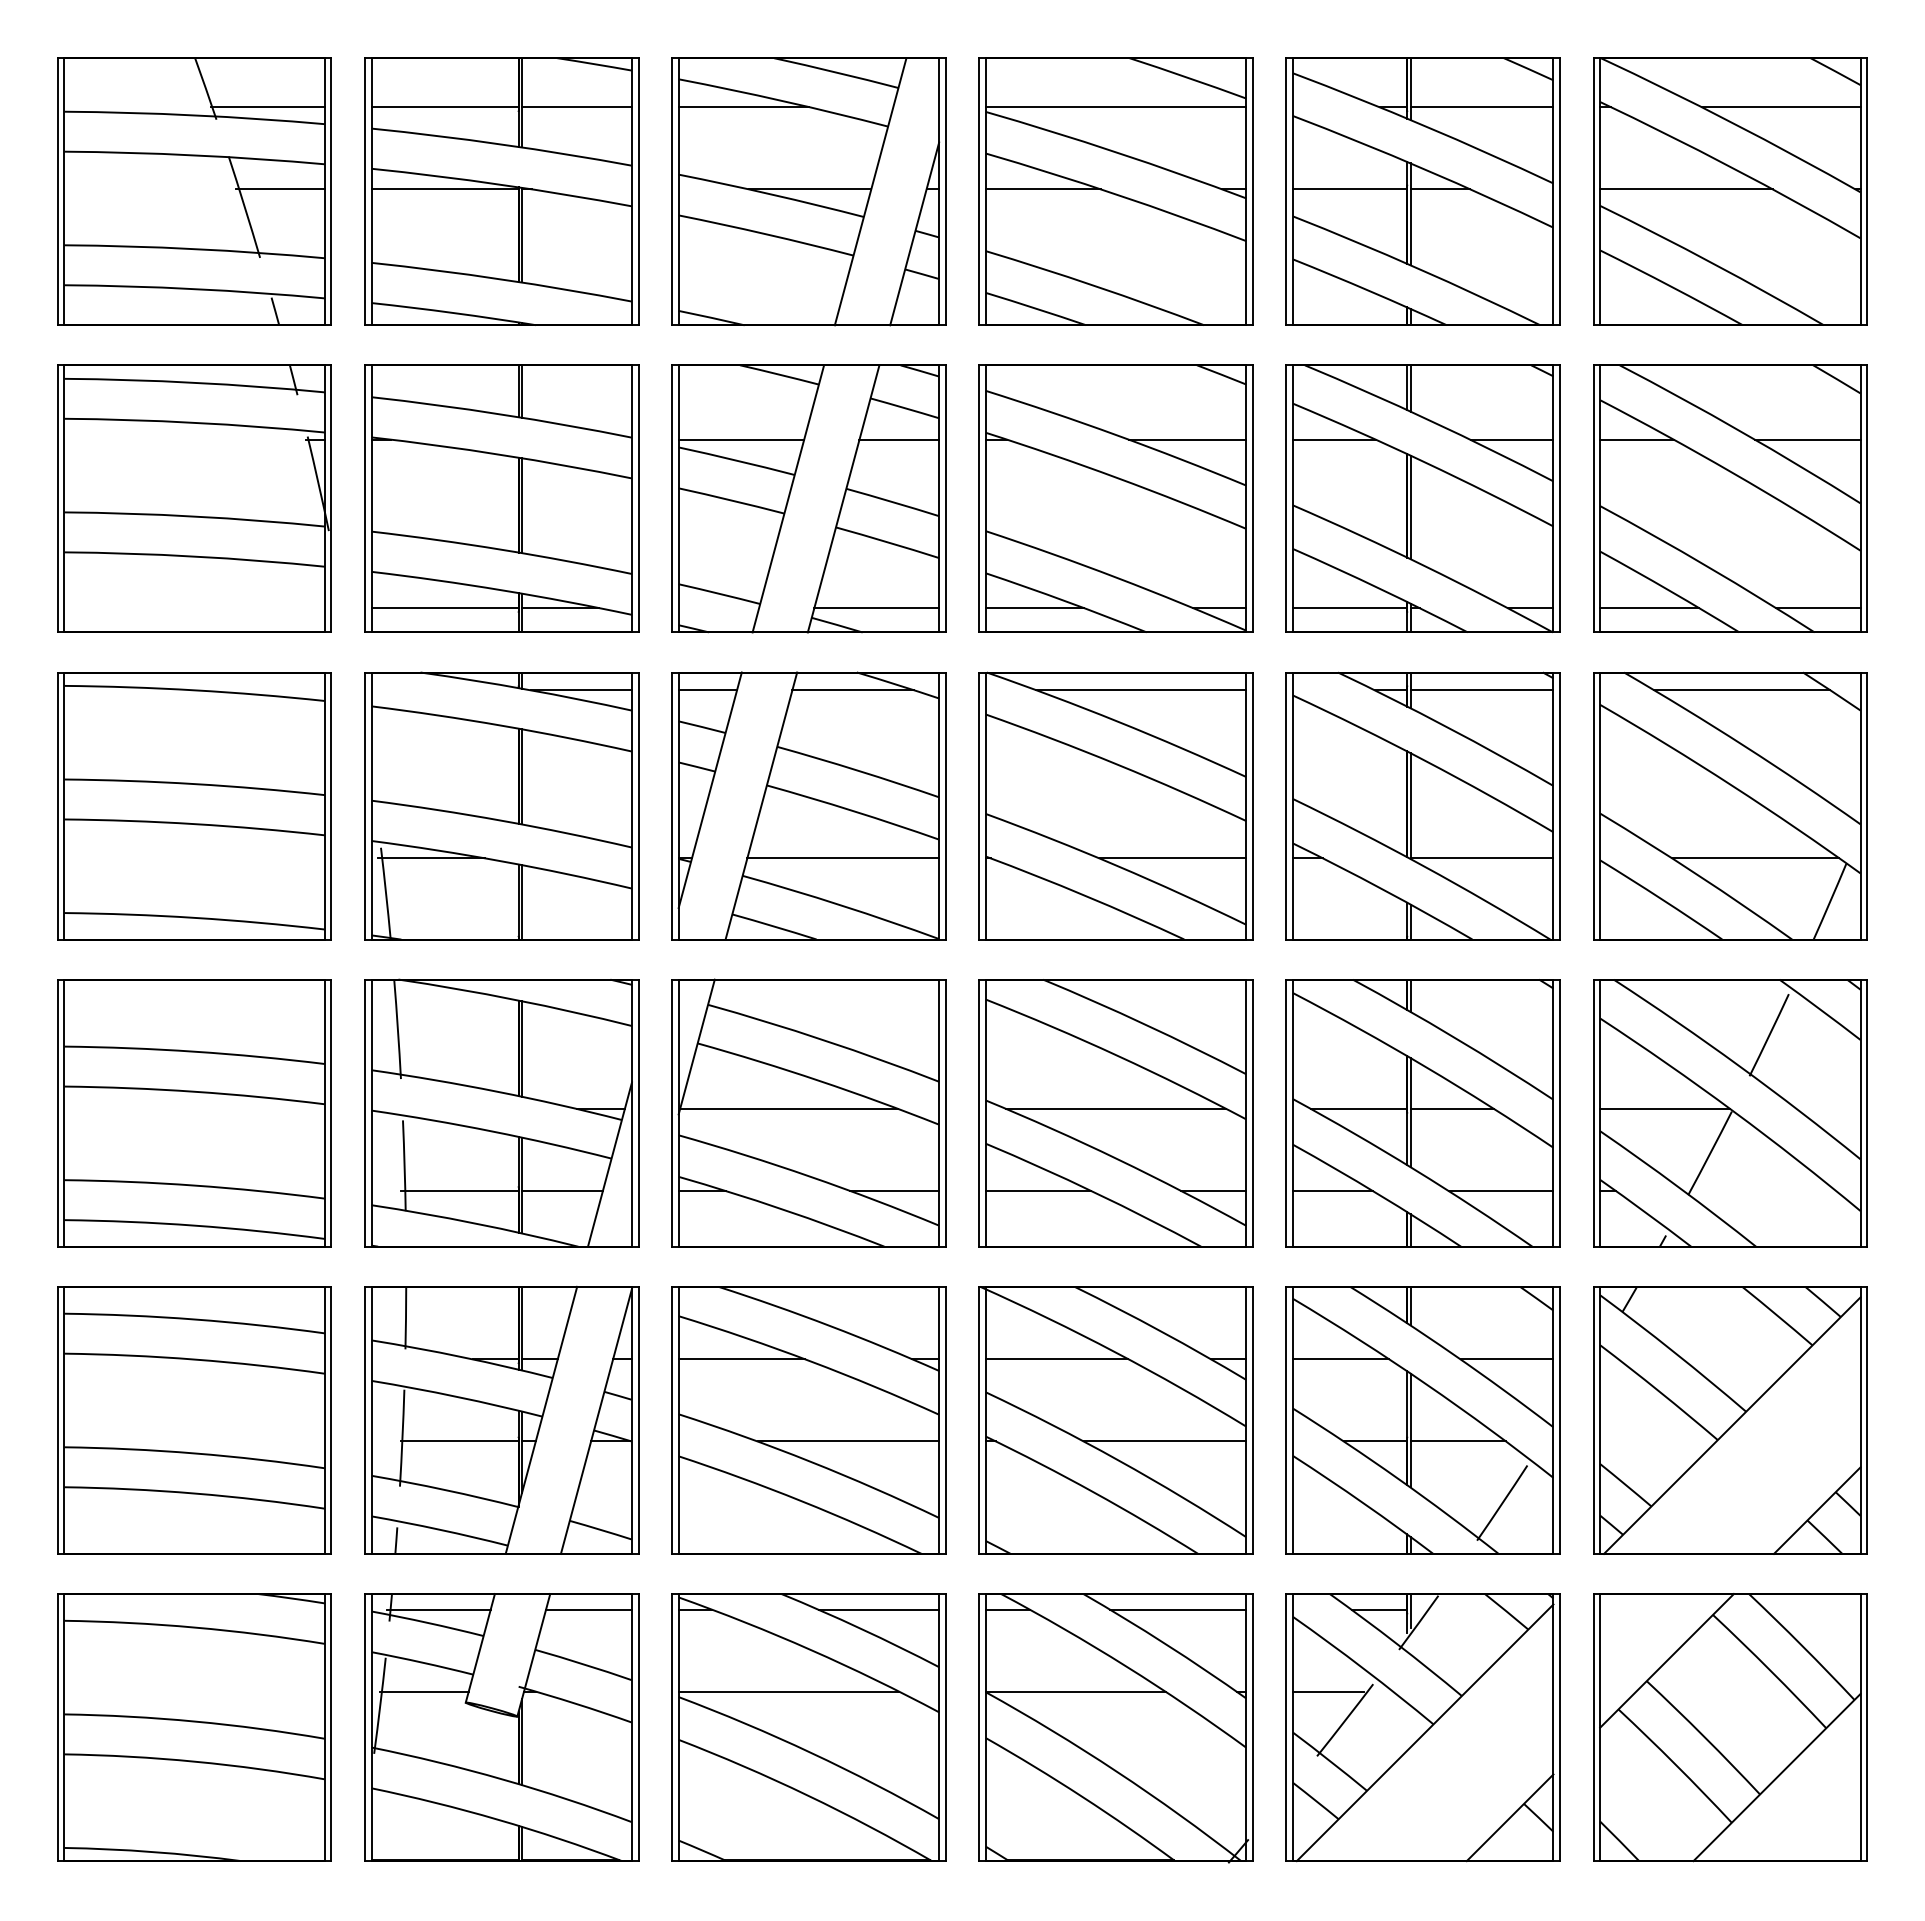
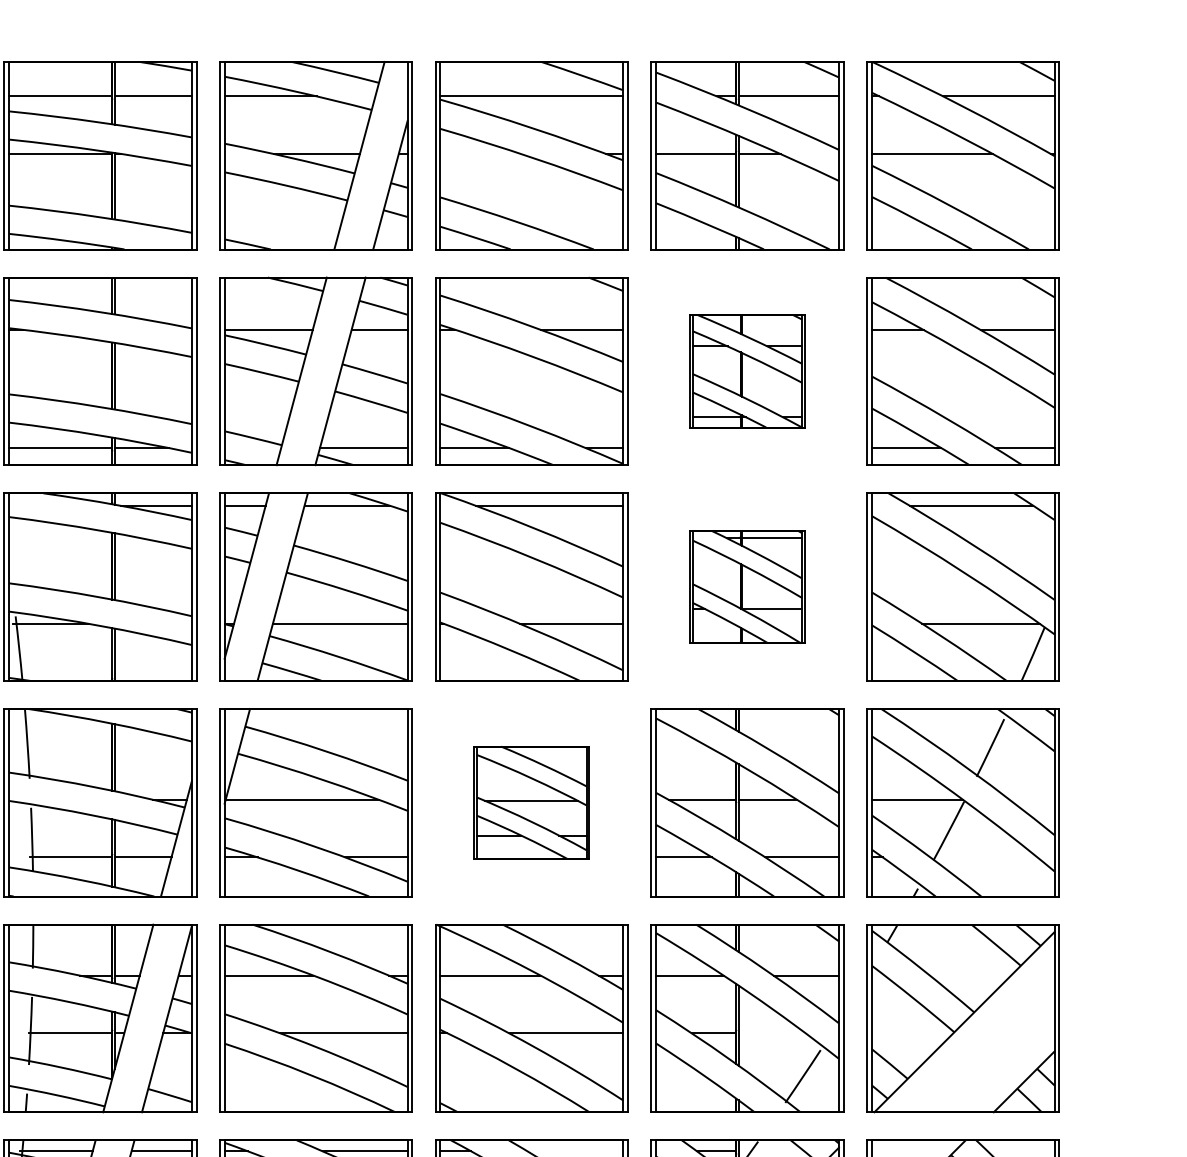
line: (1042, 189) -> (480, 154), removed
part: (1422, 498) -> (747, 371), size x0.6
part: (1422, 805) -> (747, 586), size x0.6
part: (1115, 1113) -> (531, 802), size x0.6
line: (1457, 1441) -> (771, 1033), removed
line: (1178, 1609) -> (575, 1151), removed

